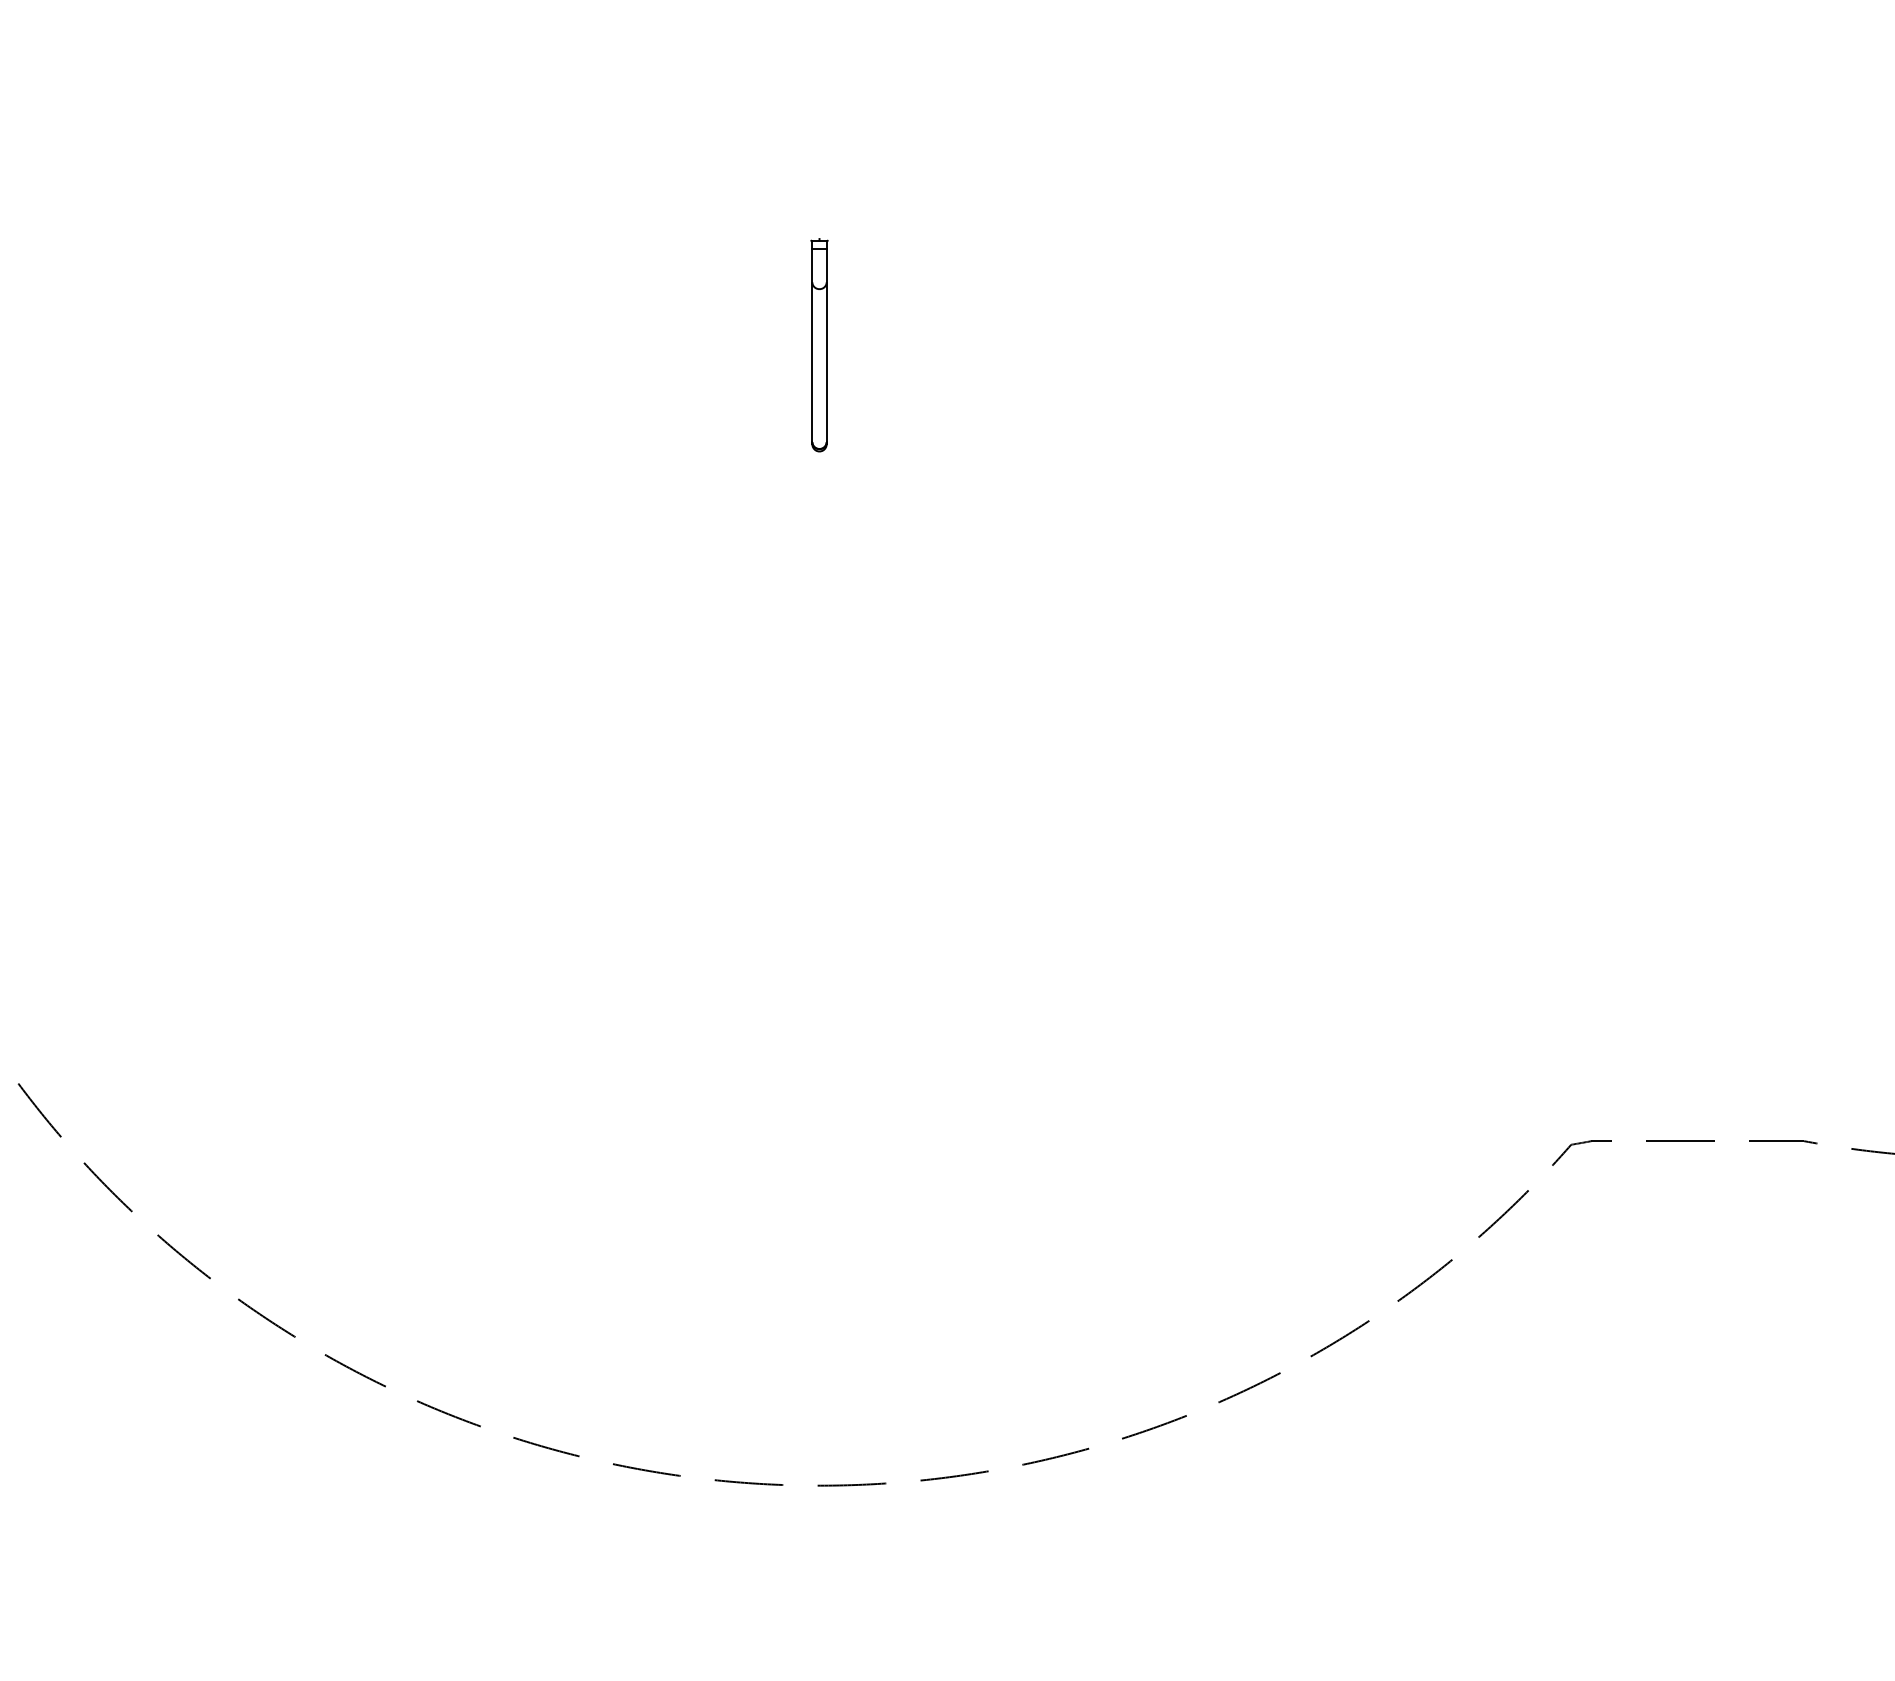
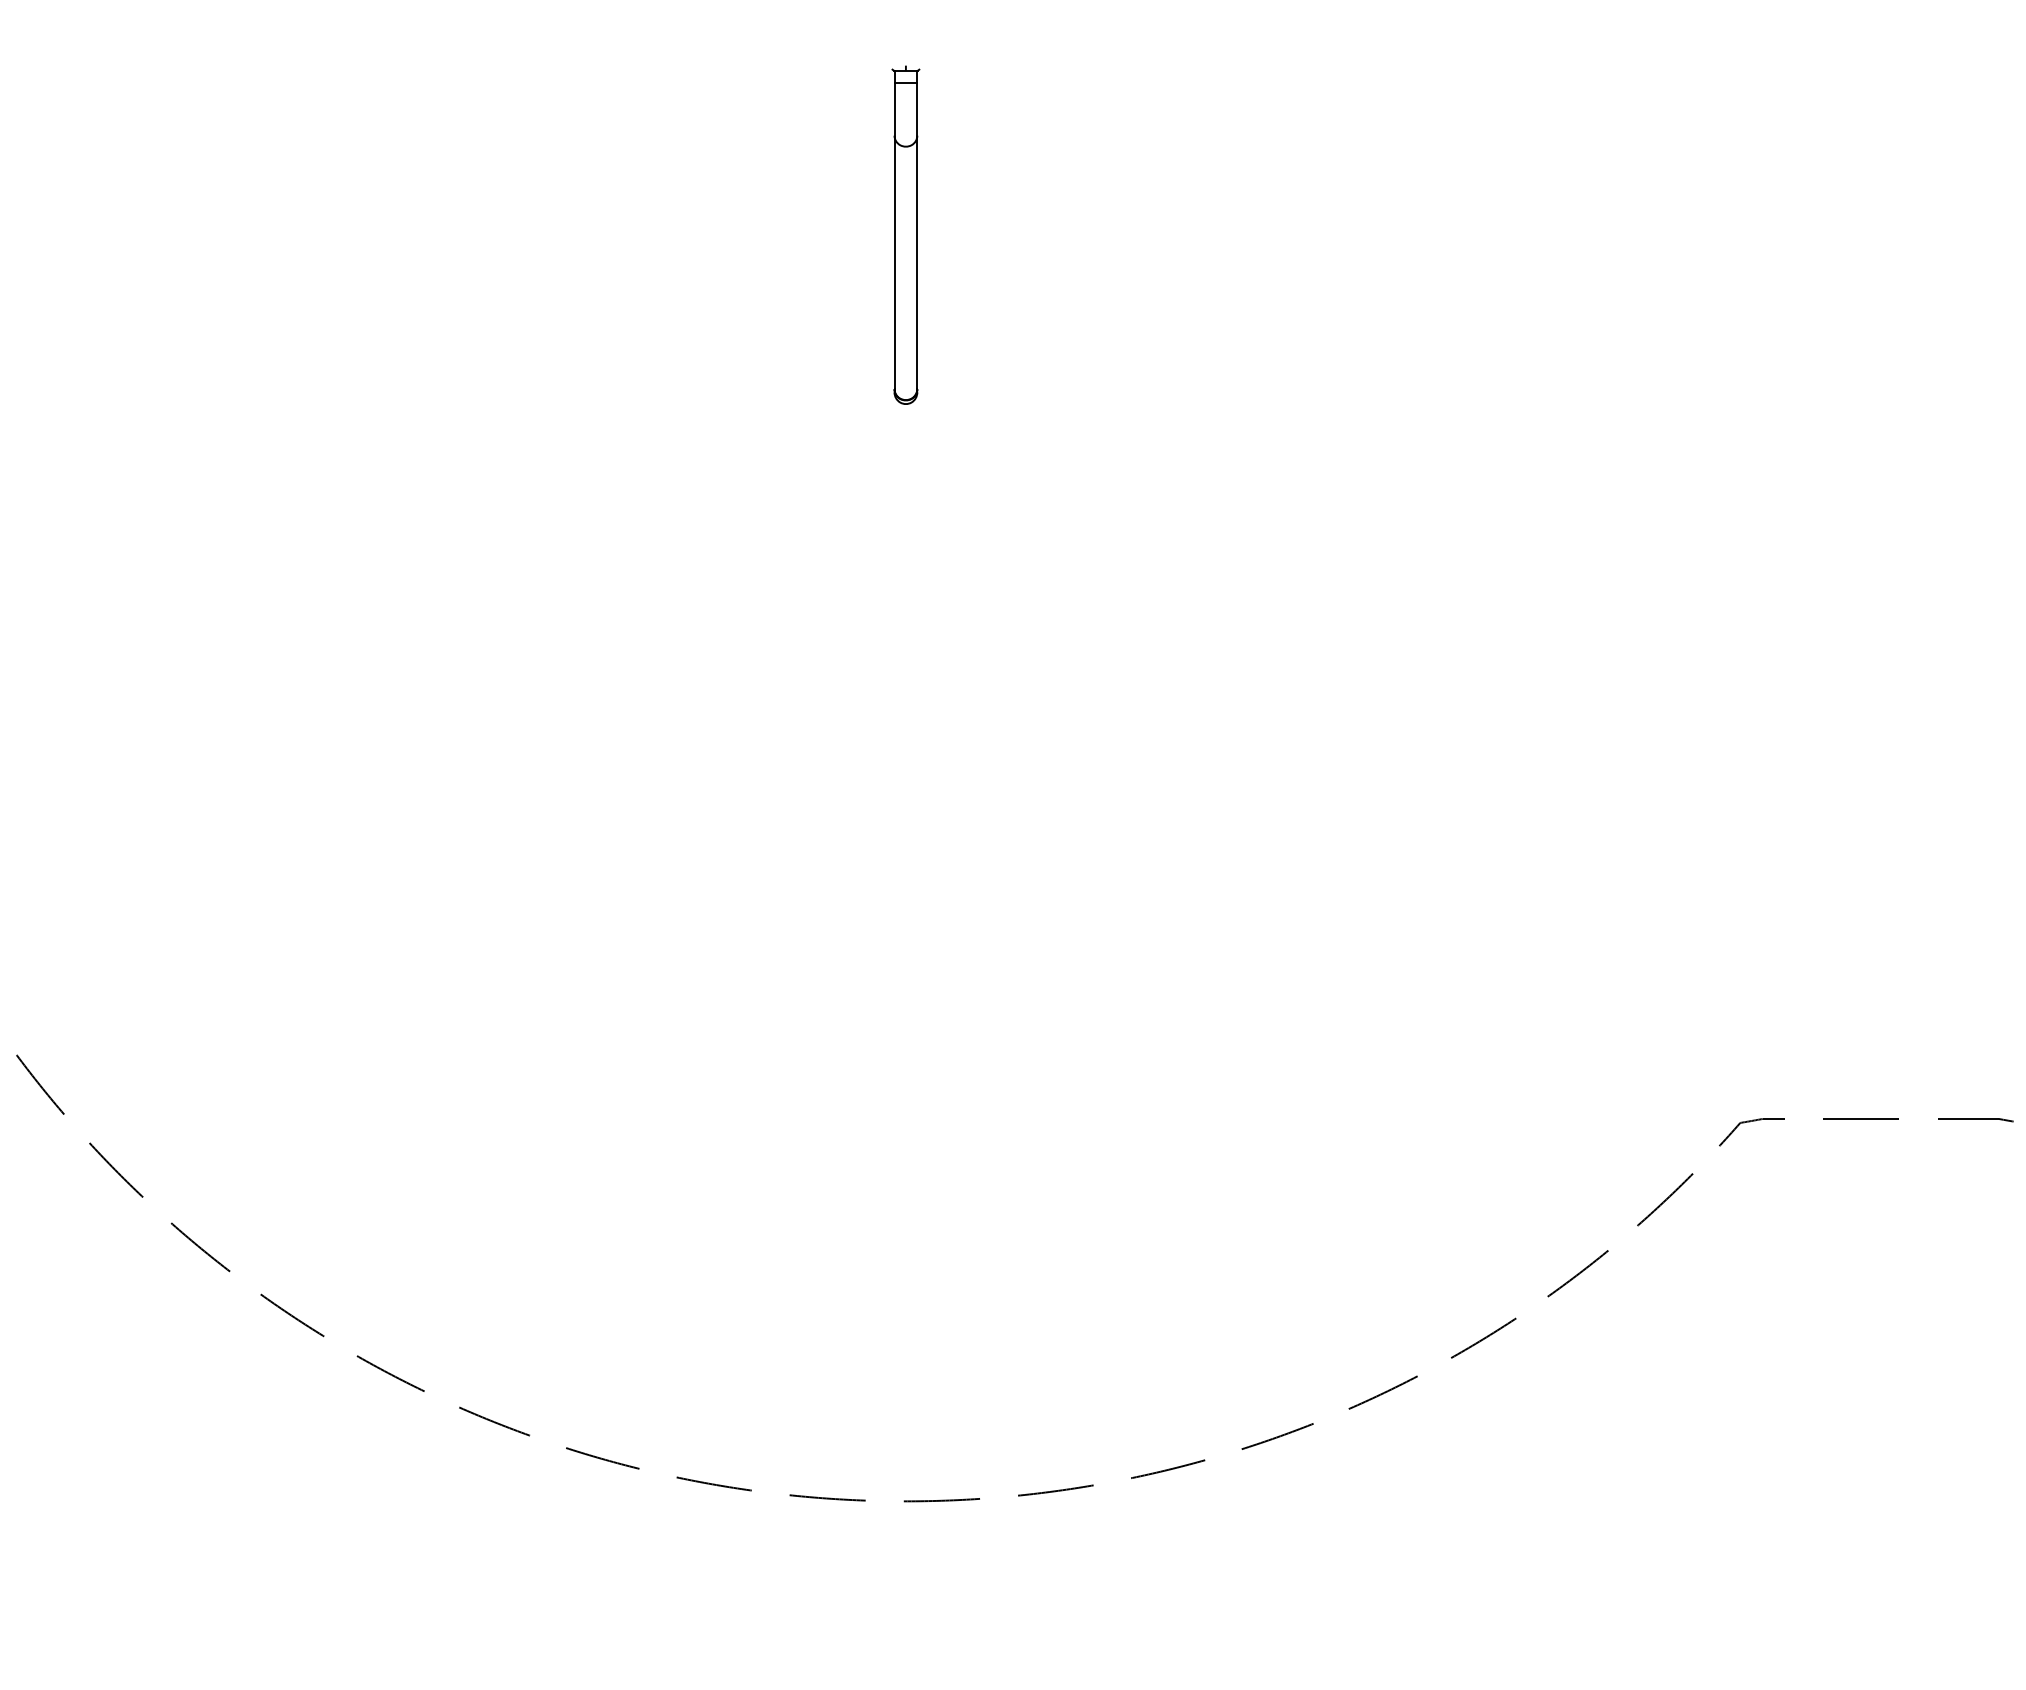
part: (819, 344) -> (905, 234), size x1.43

